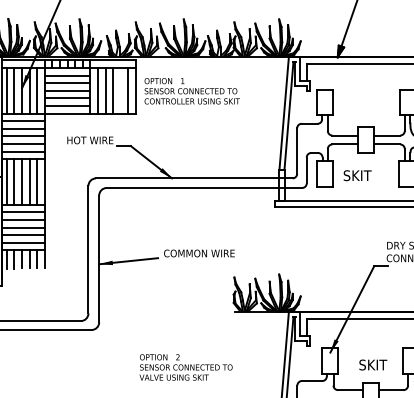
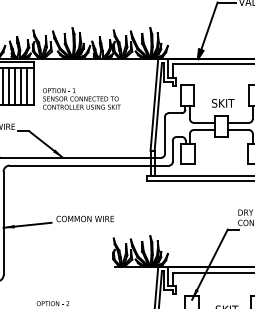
line: (120, 90) -> (20, 86), added
text: (191, 91) -> (81, 99), moved
text: (357, 175) -> (223, 103), moved

